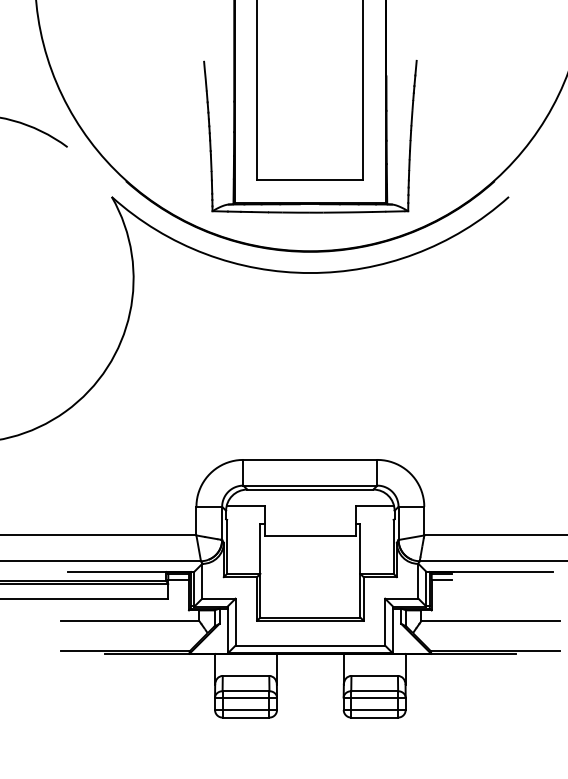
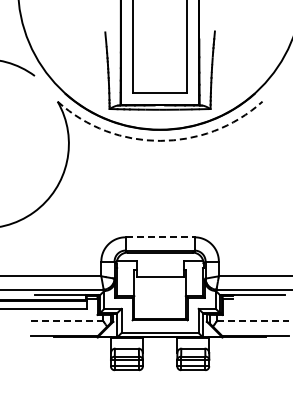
arc: (311, 272) -> (160, 140), solid -> dashed
line: (311, 460) -> (160, 237), solid -> dashed
line: (130, 621) -> (67, 320), solid -> dashed
line: (491, 621) -> (253, 320), solid -> dashed

